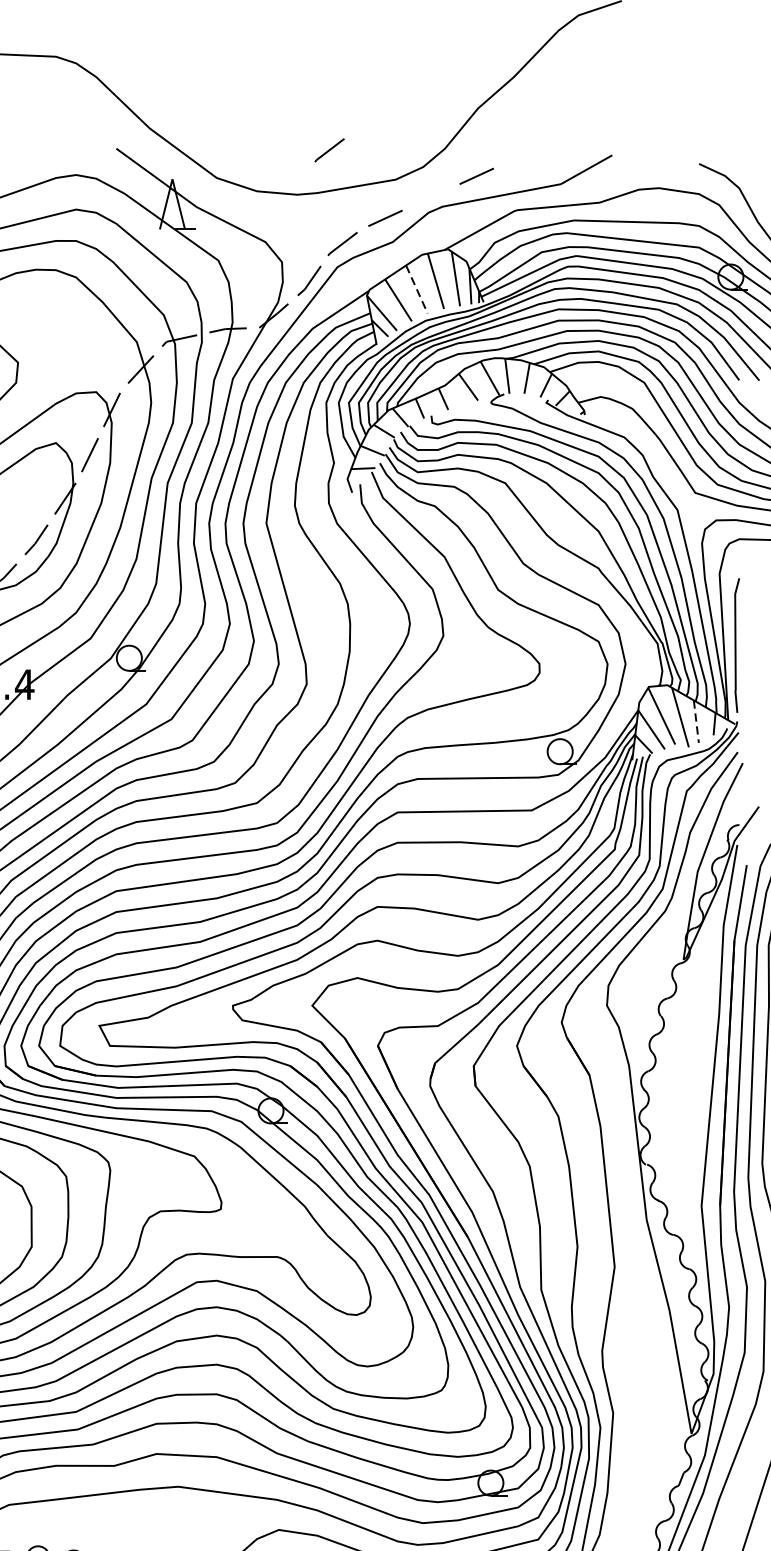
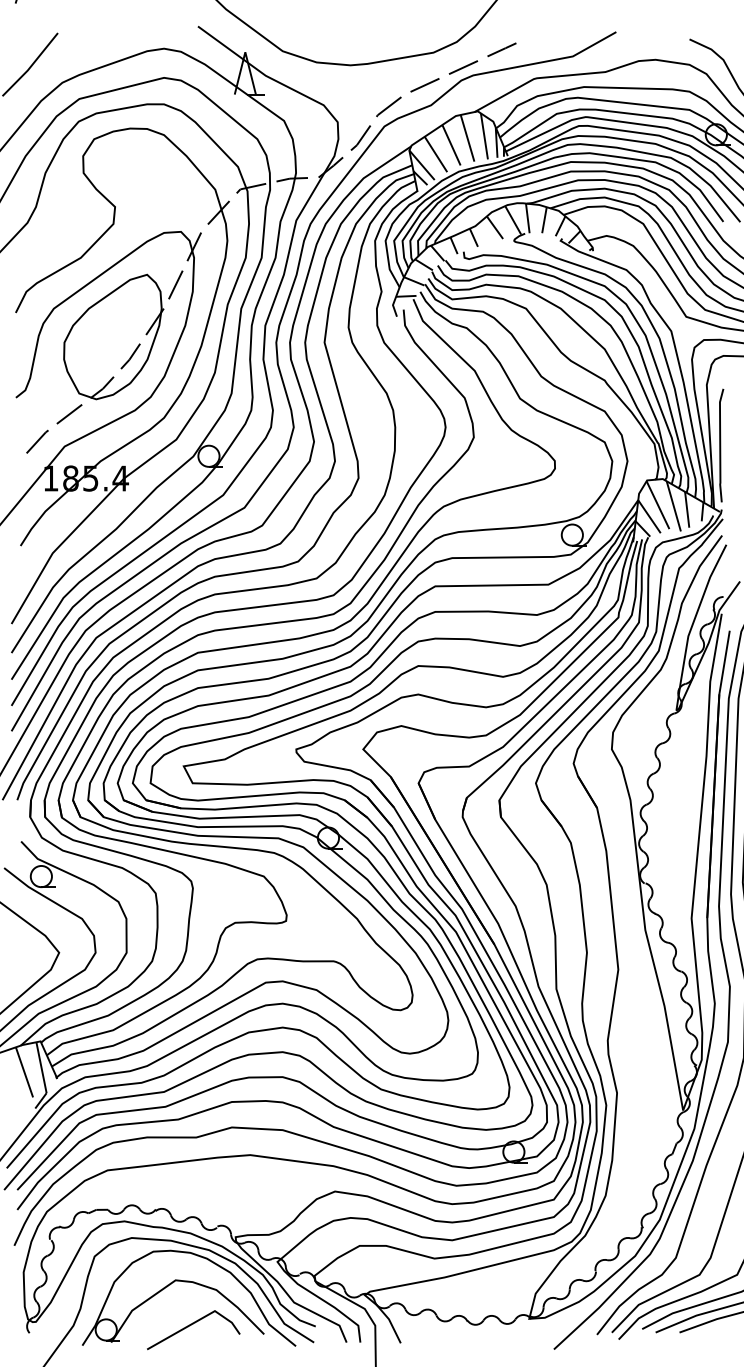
line: (329, 149) -> (377, 27), removed
line: (431, 197) -> (463, 67), added
line: (416, 289) -> (451, 145), dashed -> solid
line: (696, 722) -> (687, 510), dashed -> solid

